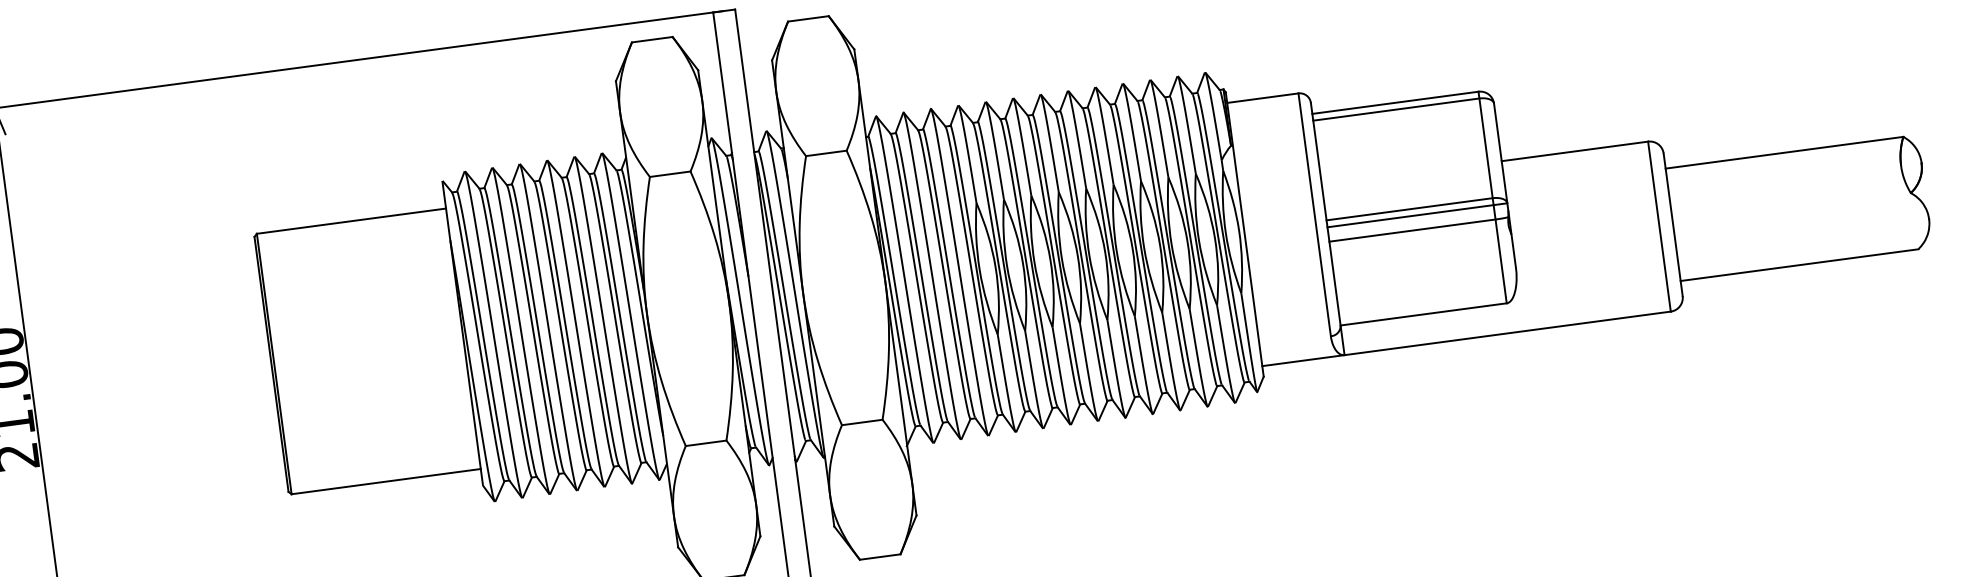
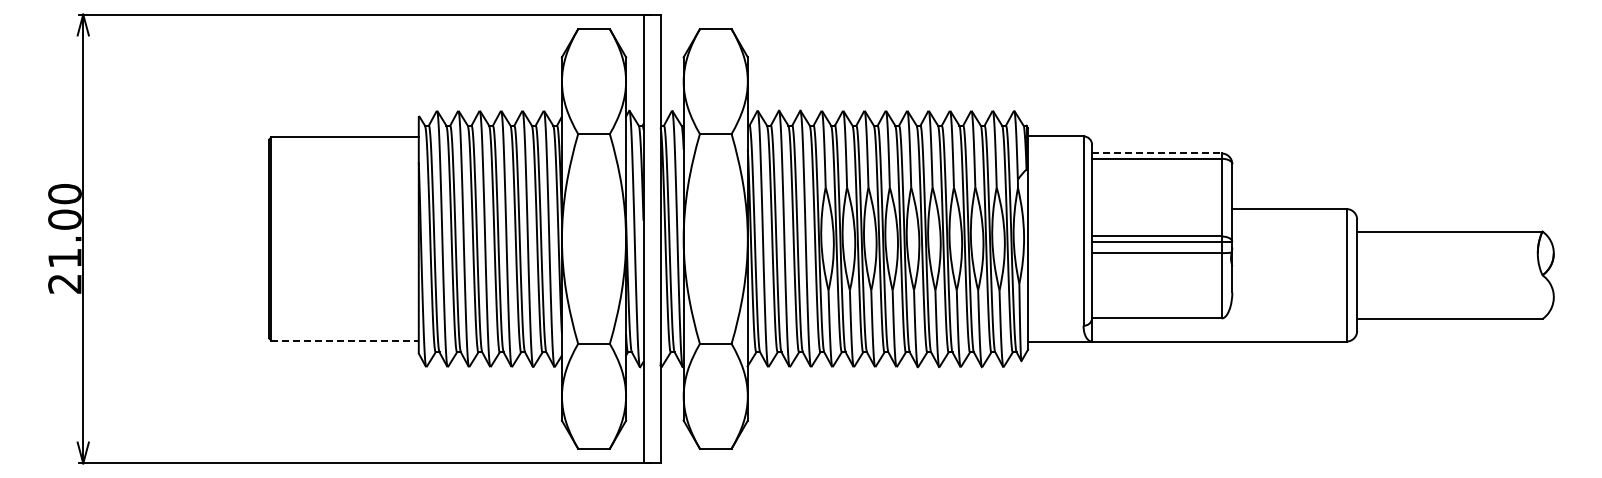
line: (1394, 102) -> (1156, 153), solid -> dashed
line: (386, 481) -> (345, 340), solid -> dashed

